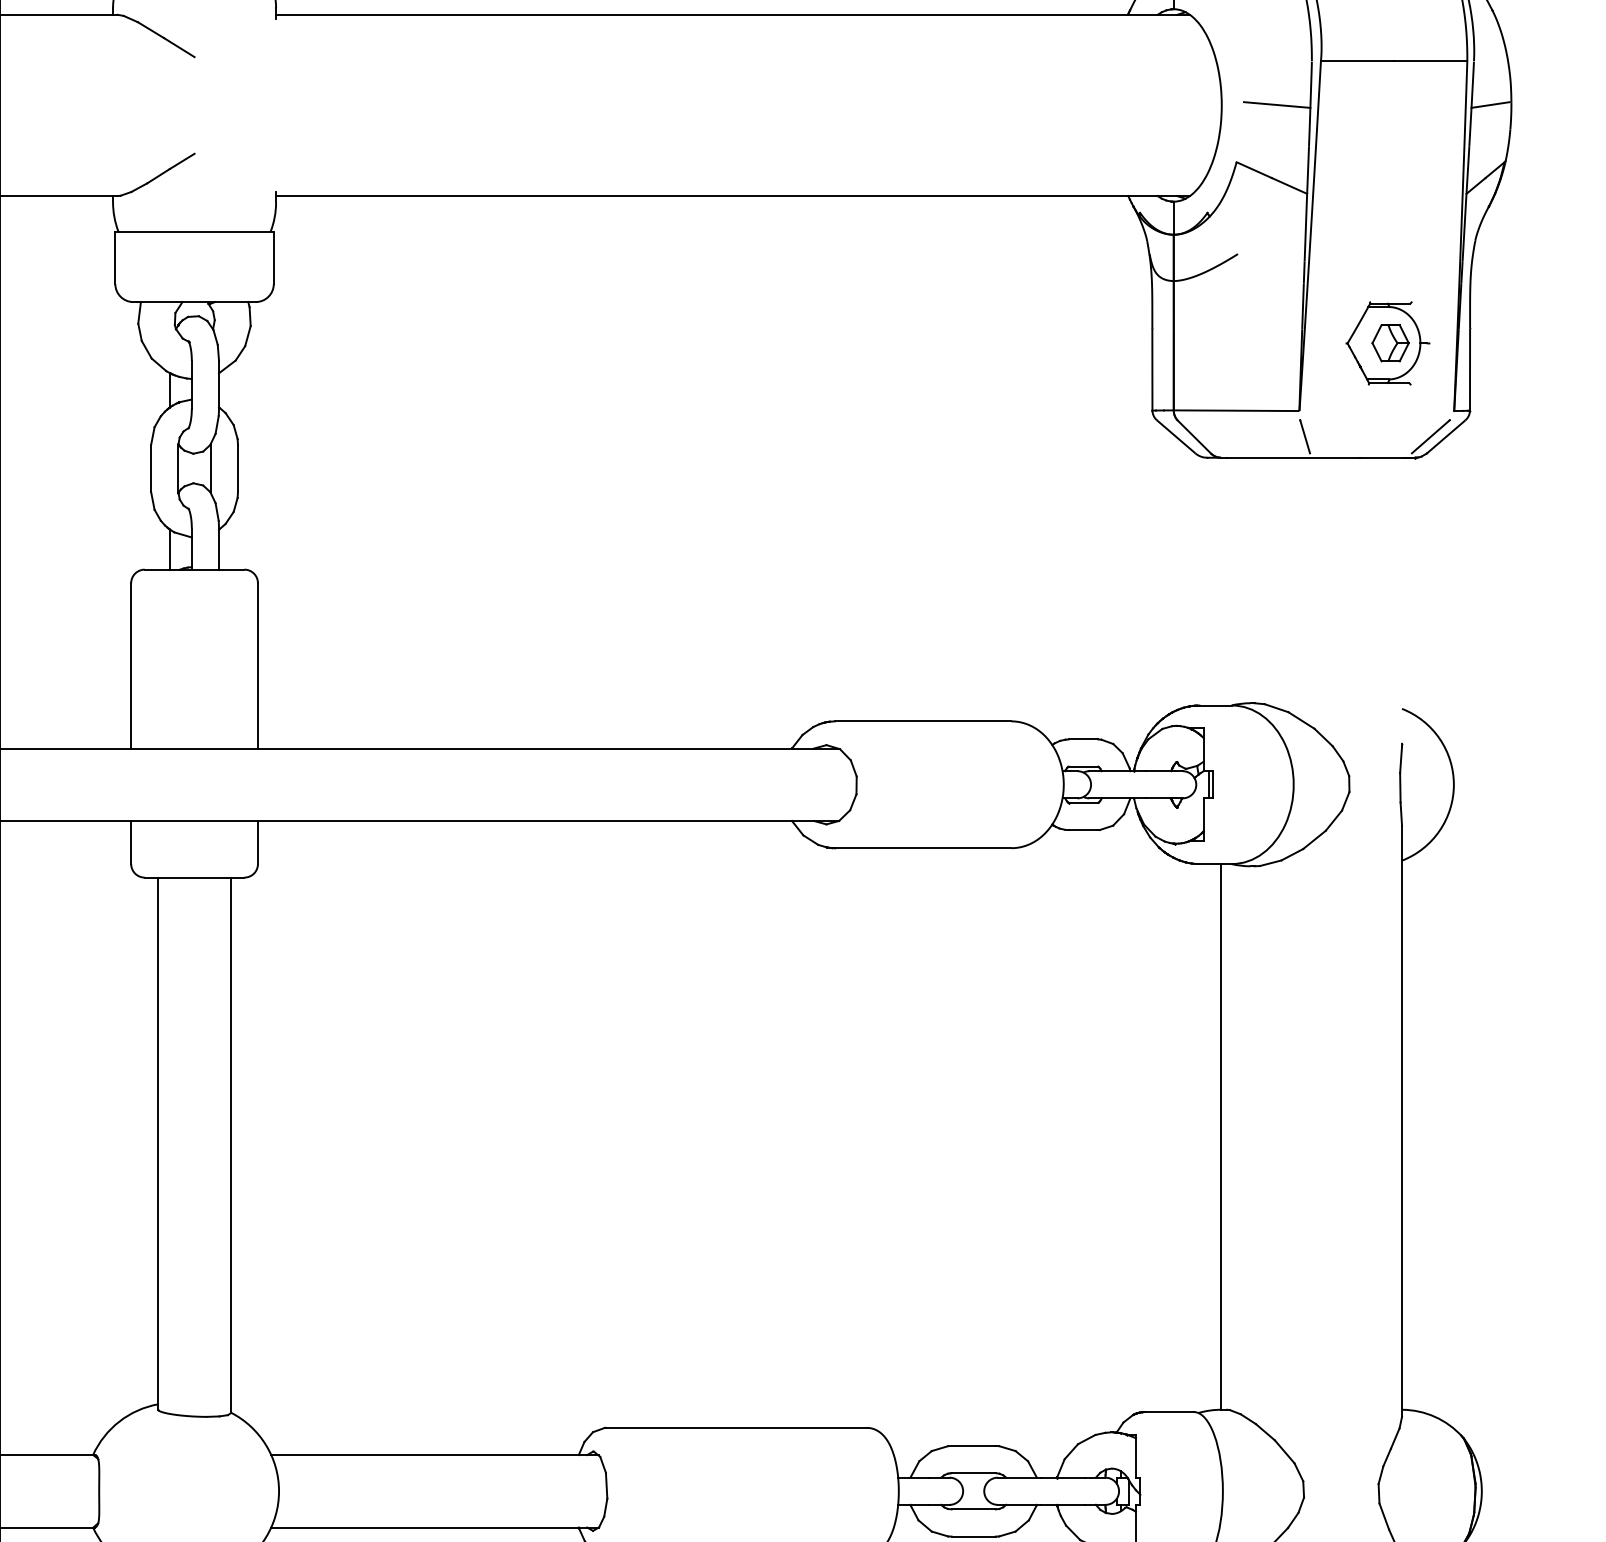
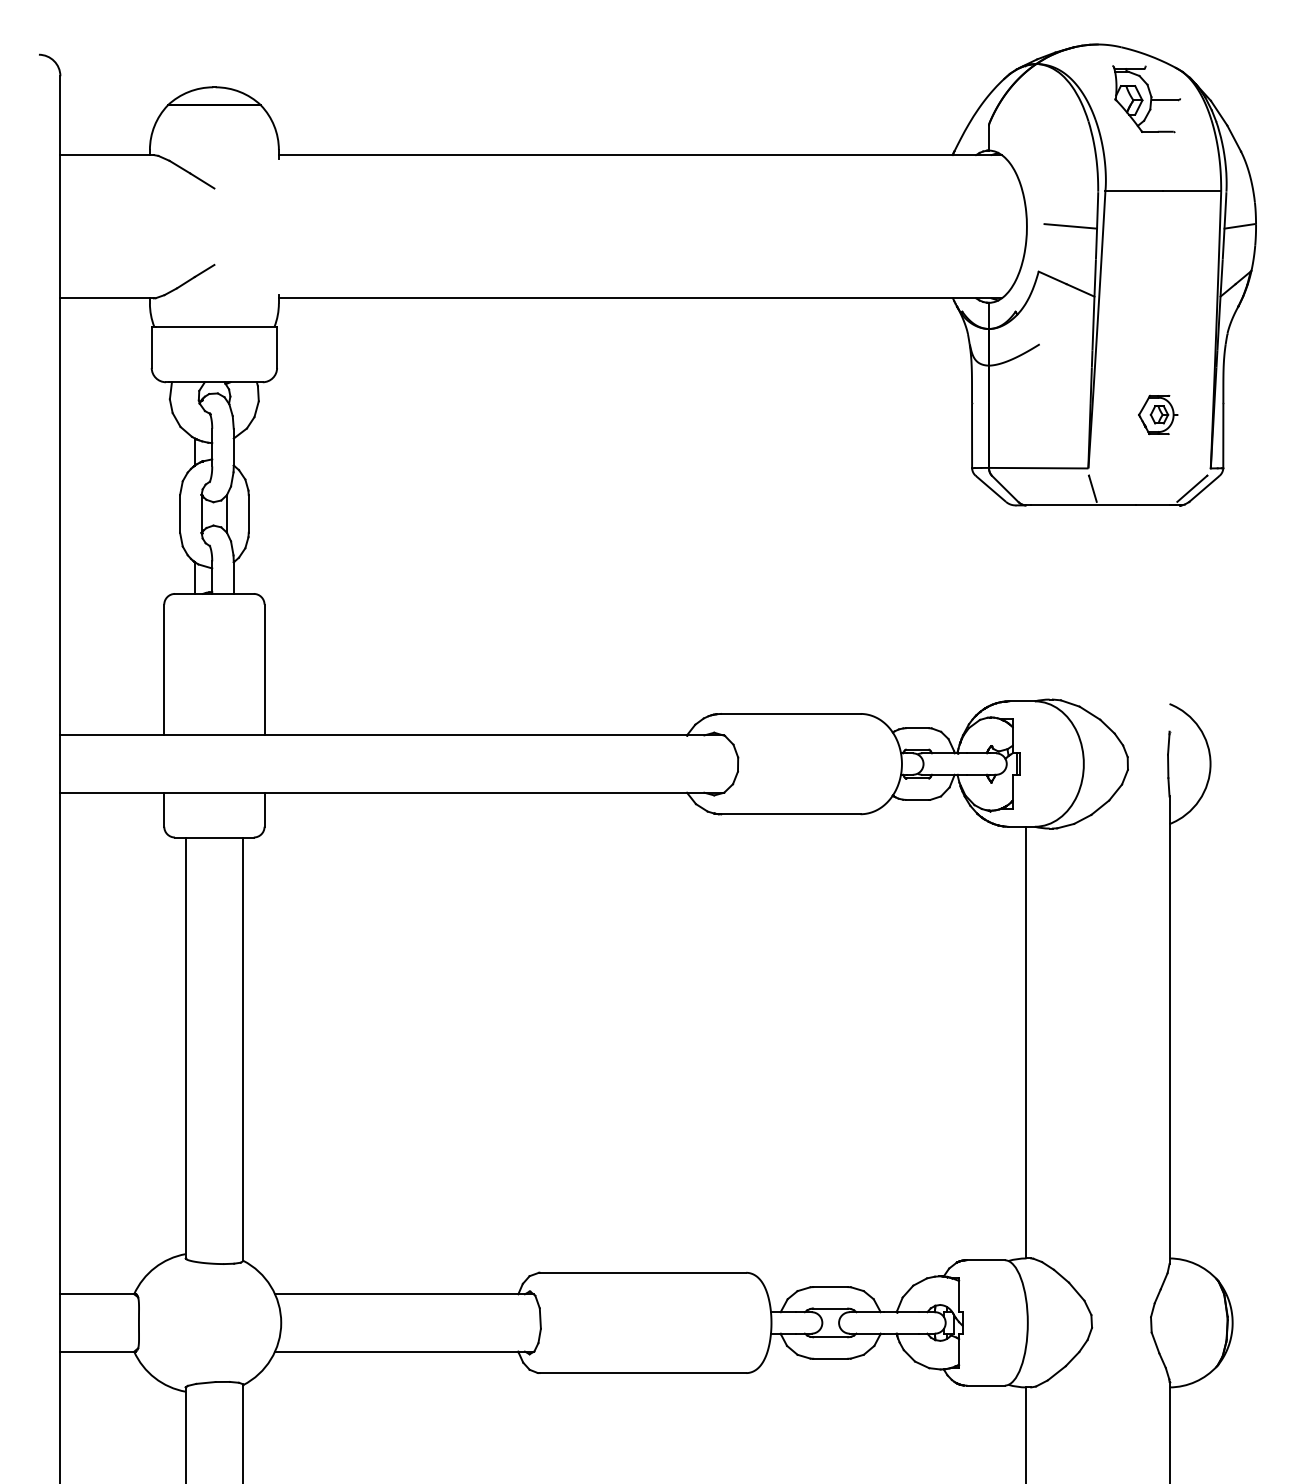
part: (1386, 342) -> (1157, 414), size x0.6

